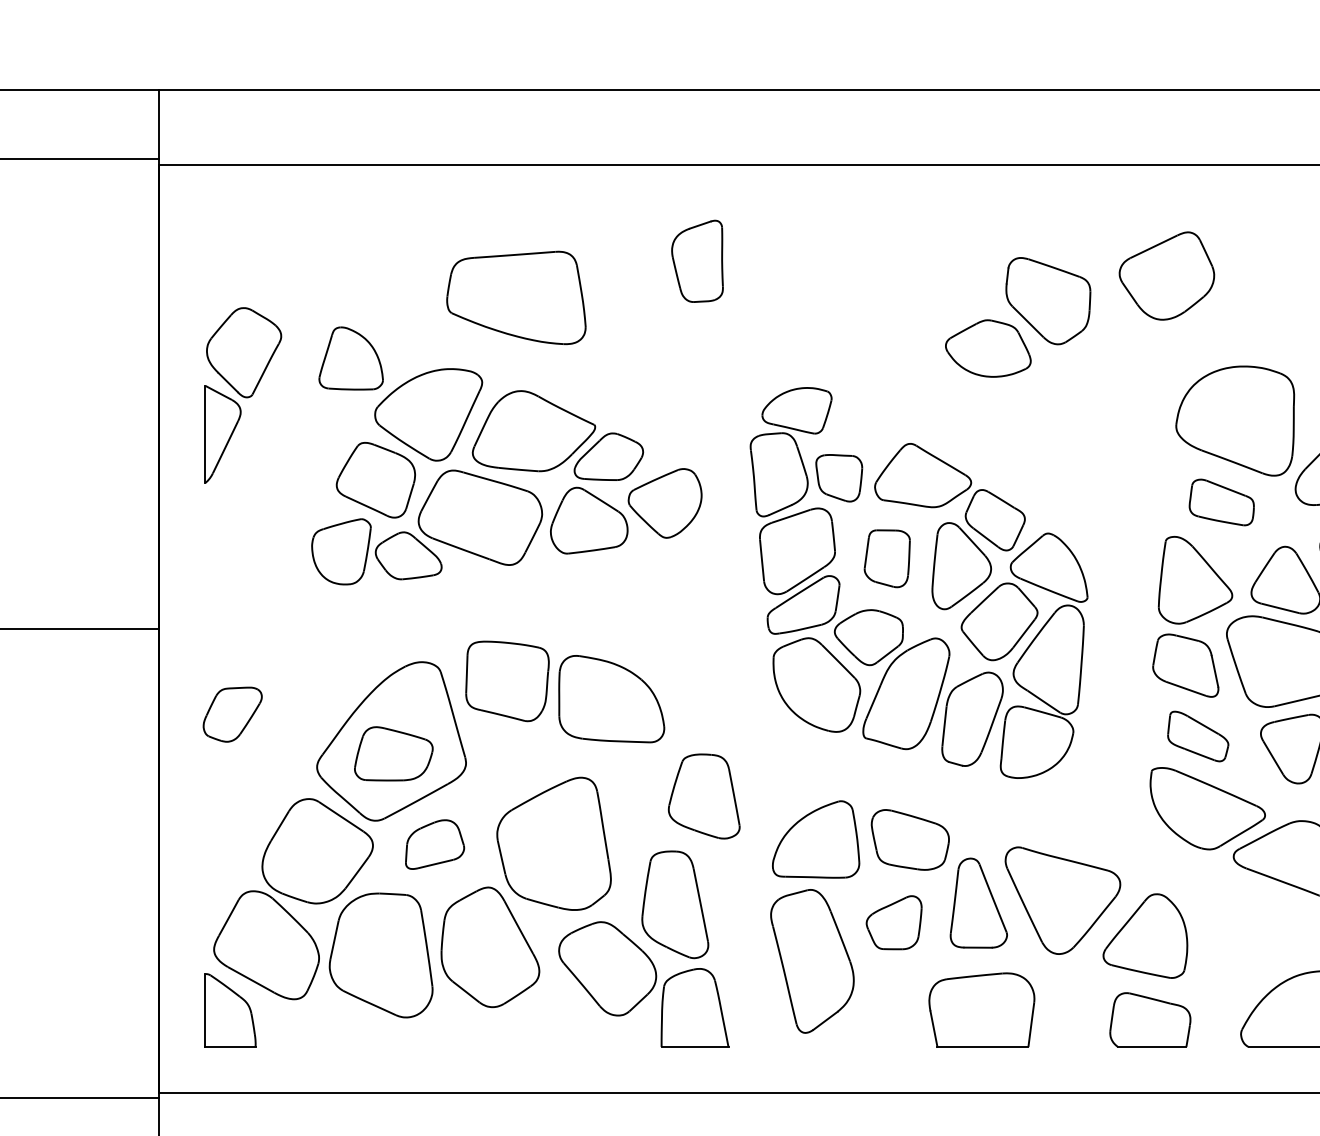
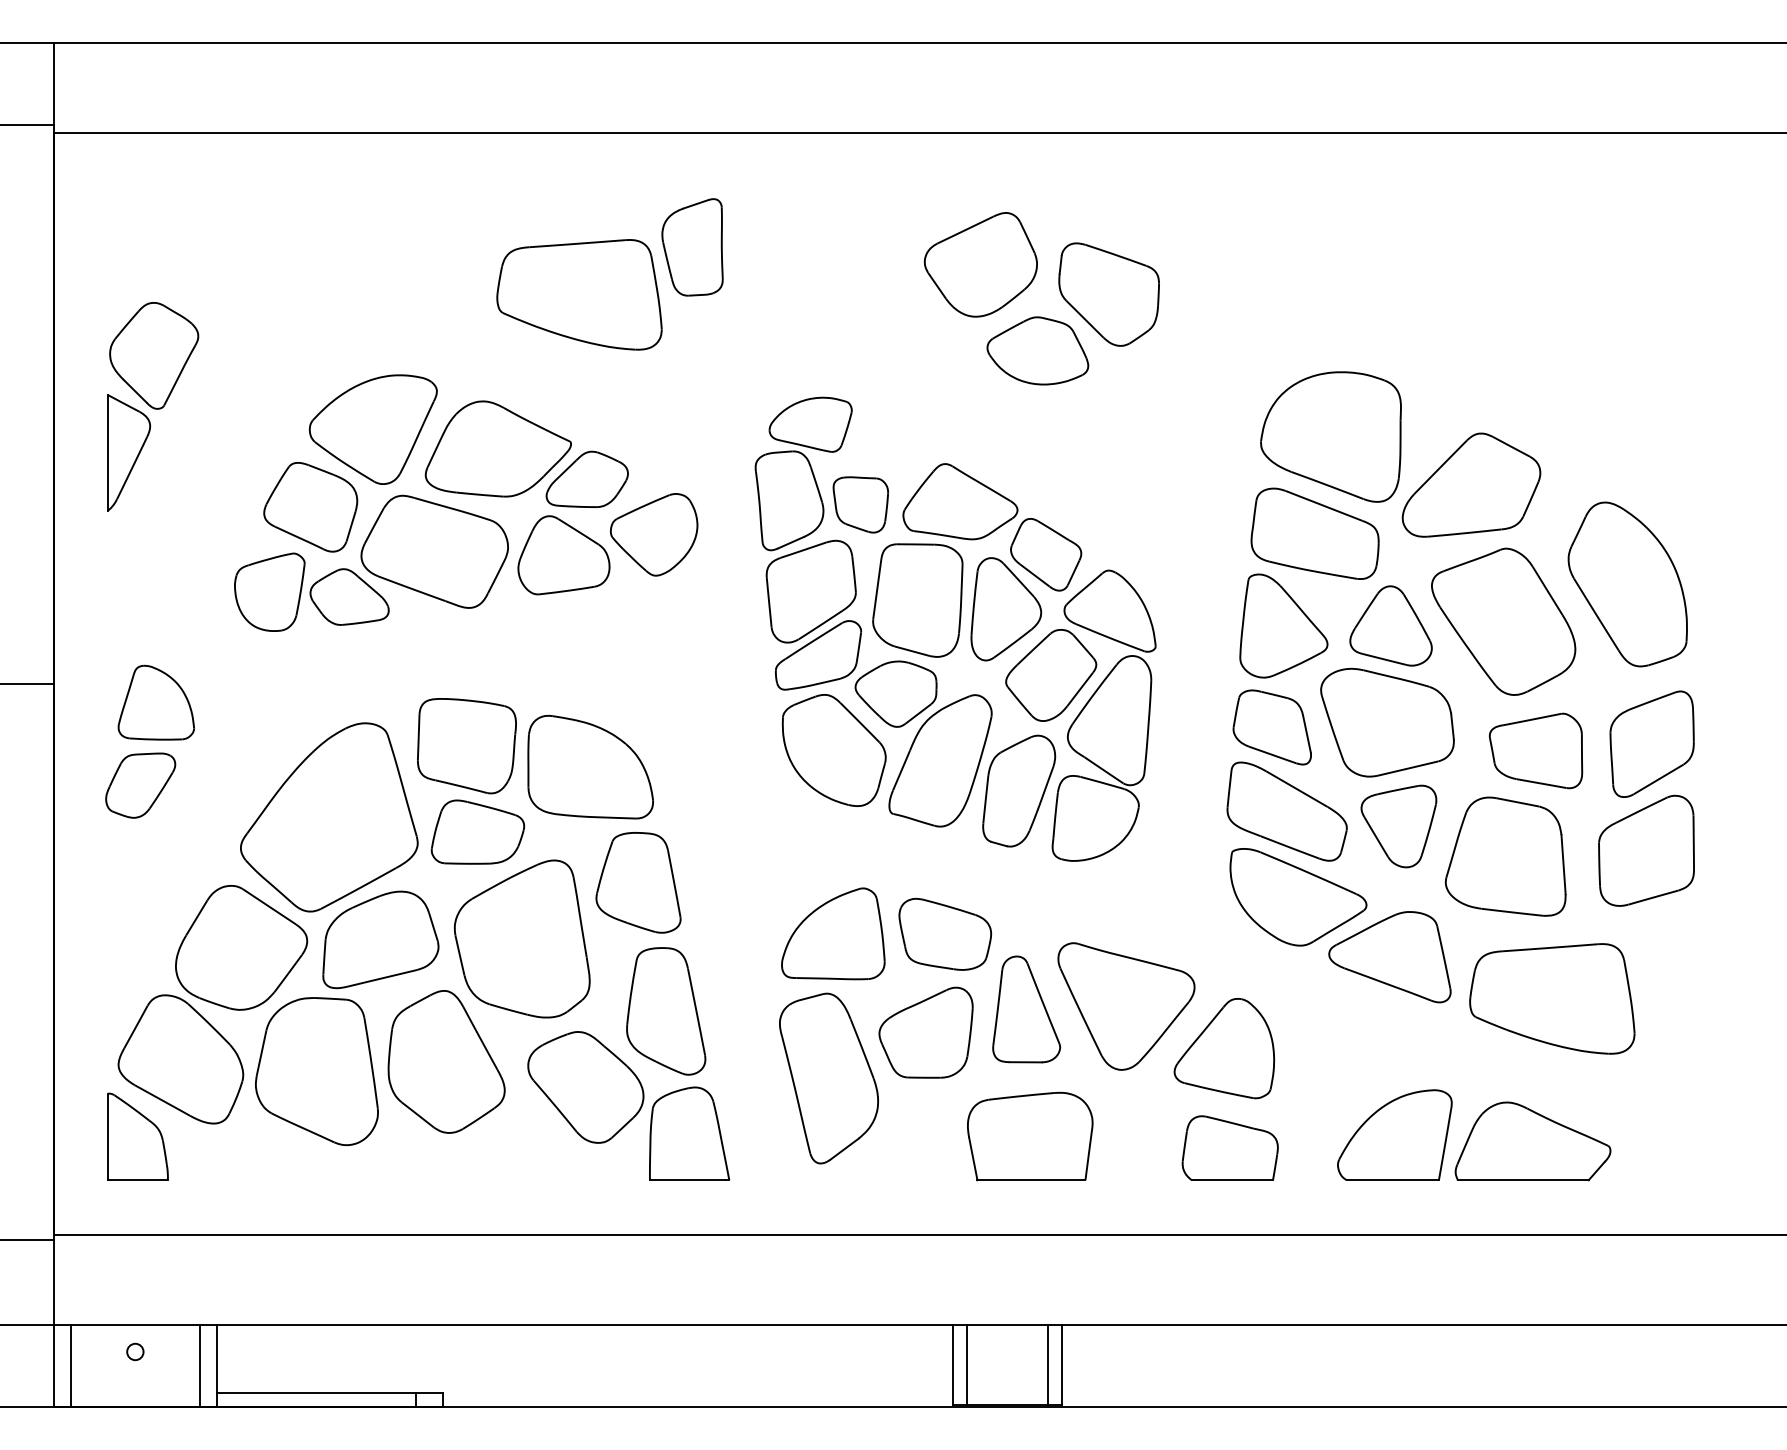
part: (1166, 275) -> (980, 264), moved
part: (516, 297) -> (579, 294), moved
part: (350, 358) -> (155, 702), moved
part: (1221, 502) -> (1314, 533), size x1.67
part: (886, 558) -> (917, 600), size x1.67
part: (1197, 736) -> (1286, 811), size x1.67
part: (393, 753) -> (477, 831), moved
part: (704, 796) -> (638, 882), moved
part: (434, 844) -> (380, 939), size x1.67
part: (893, 922) -> (925, 1032), size x1.43

